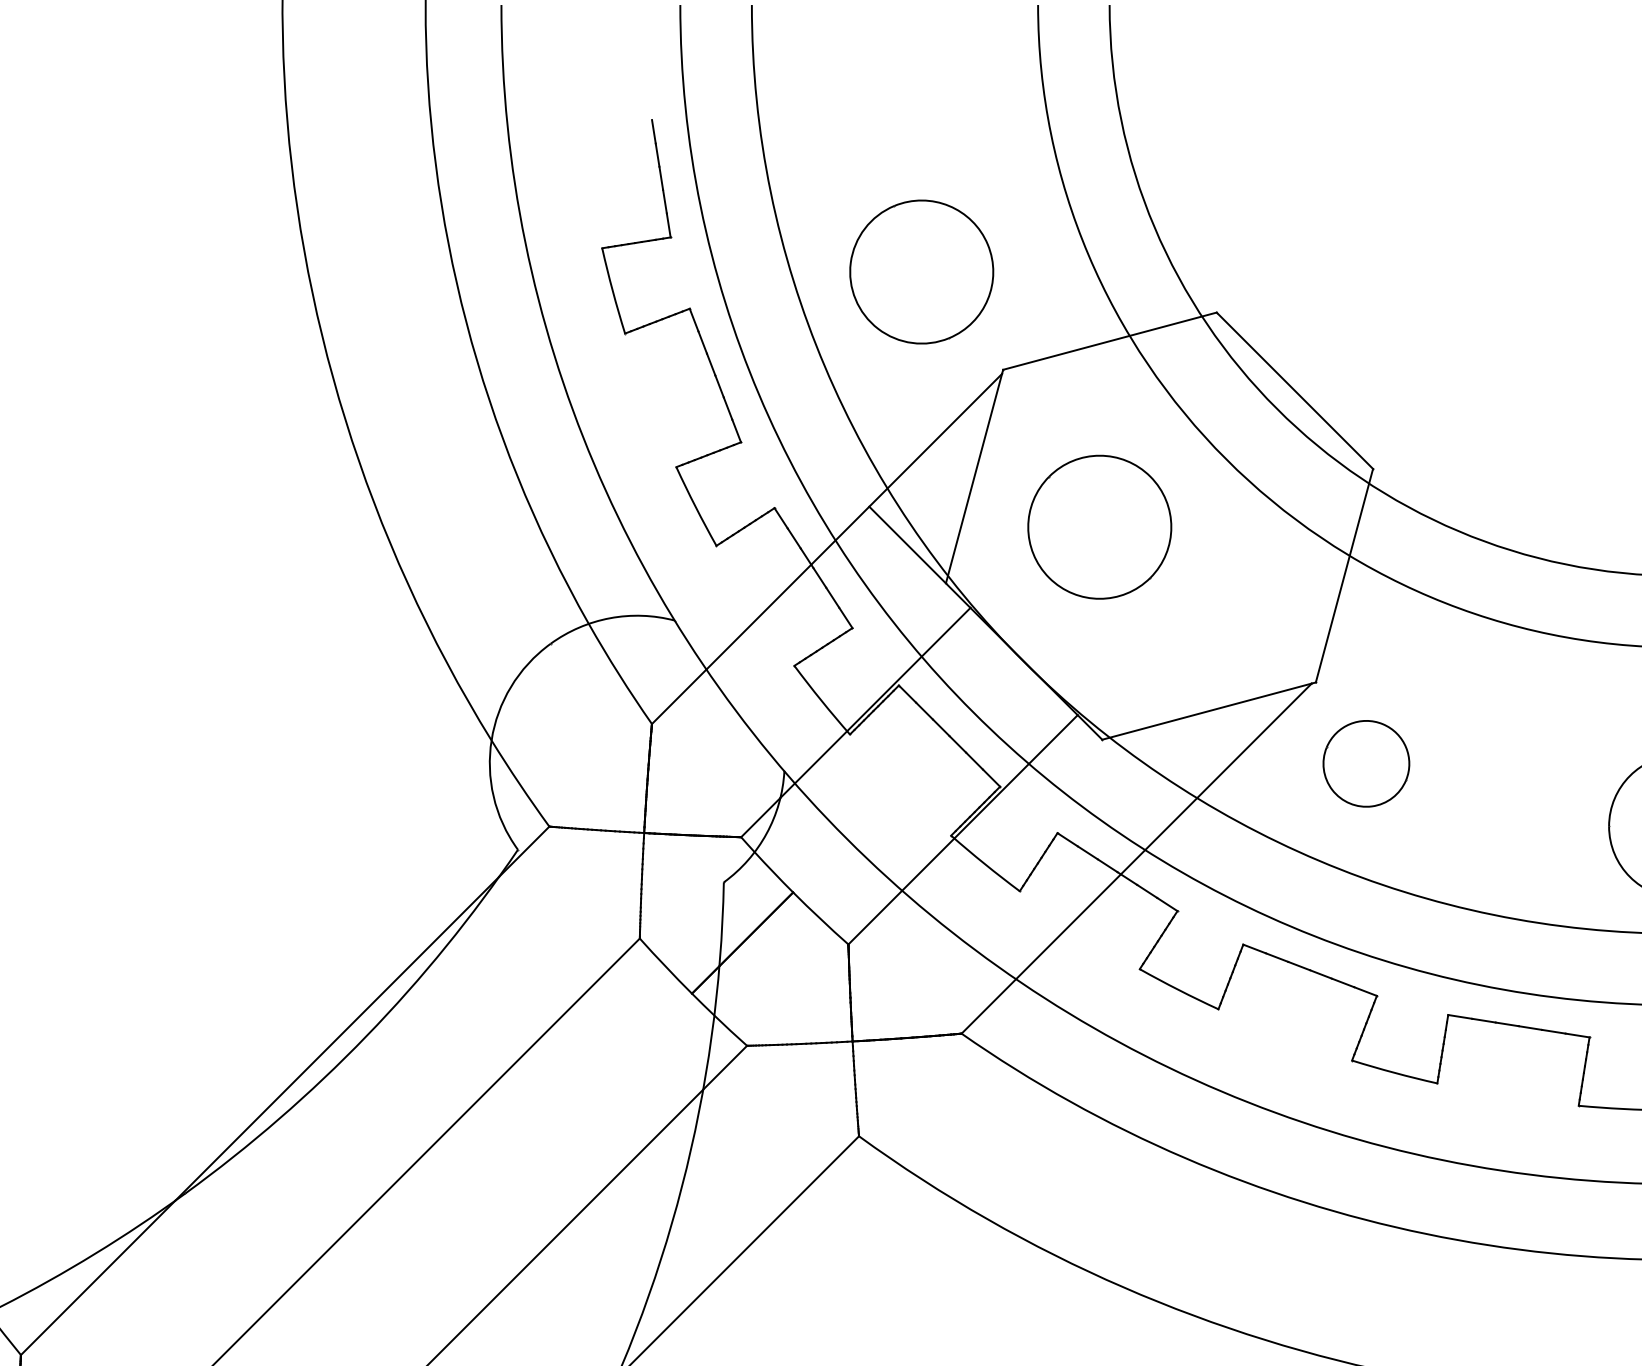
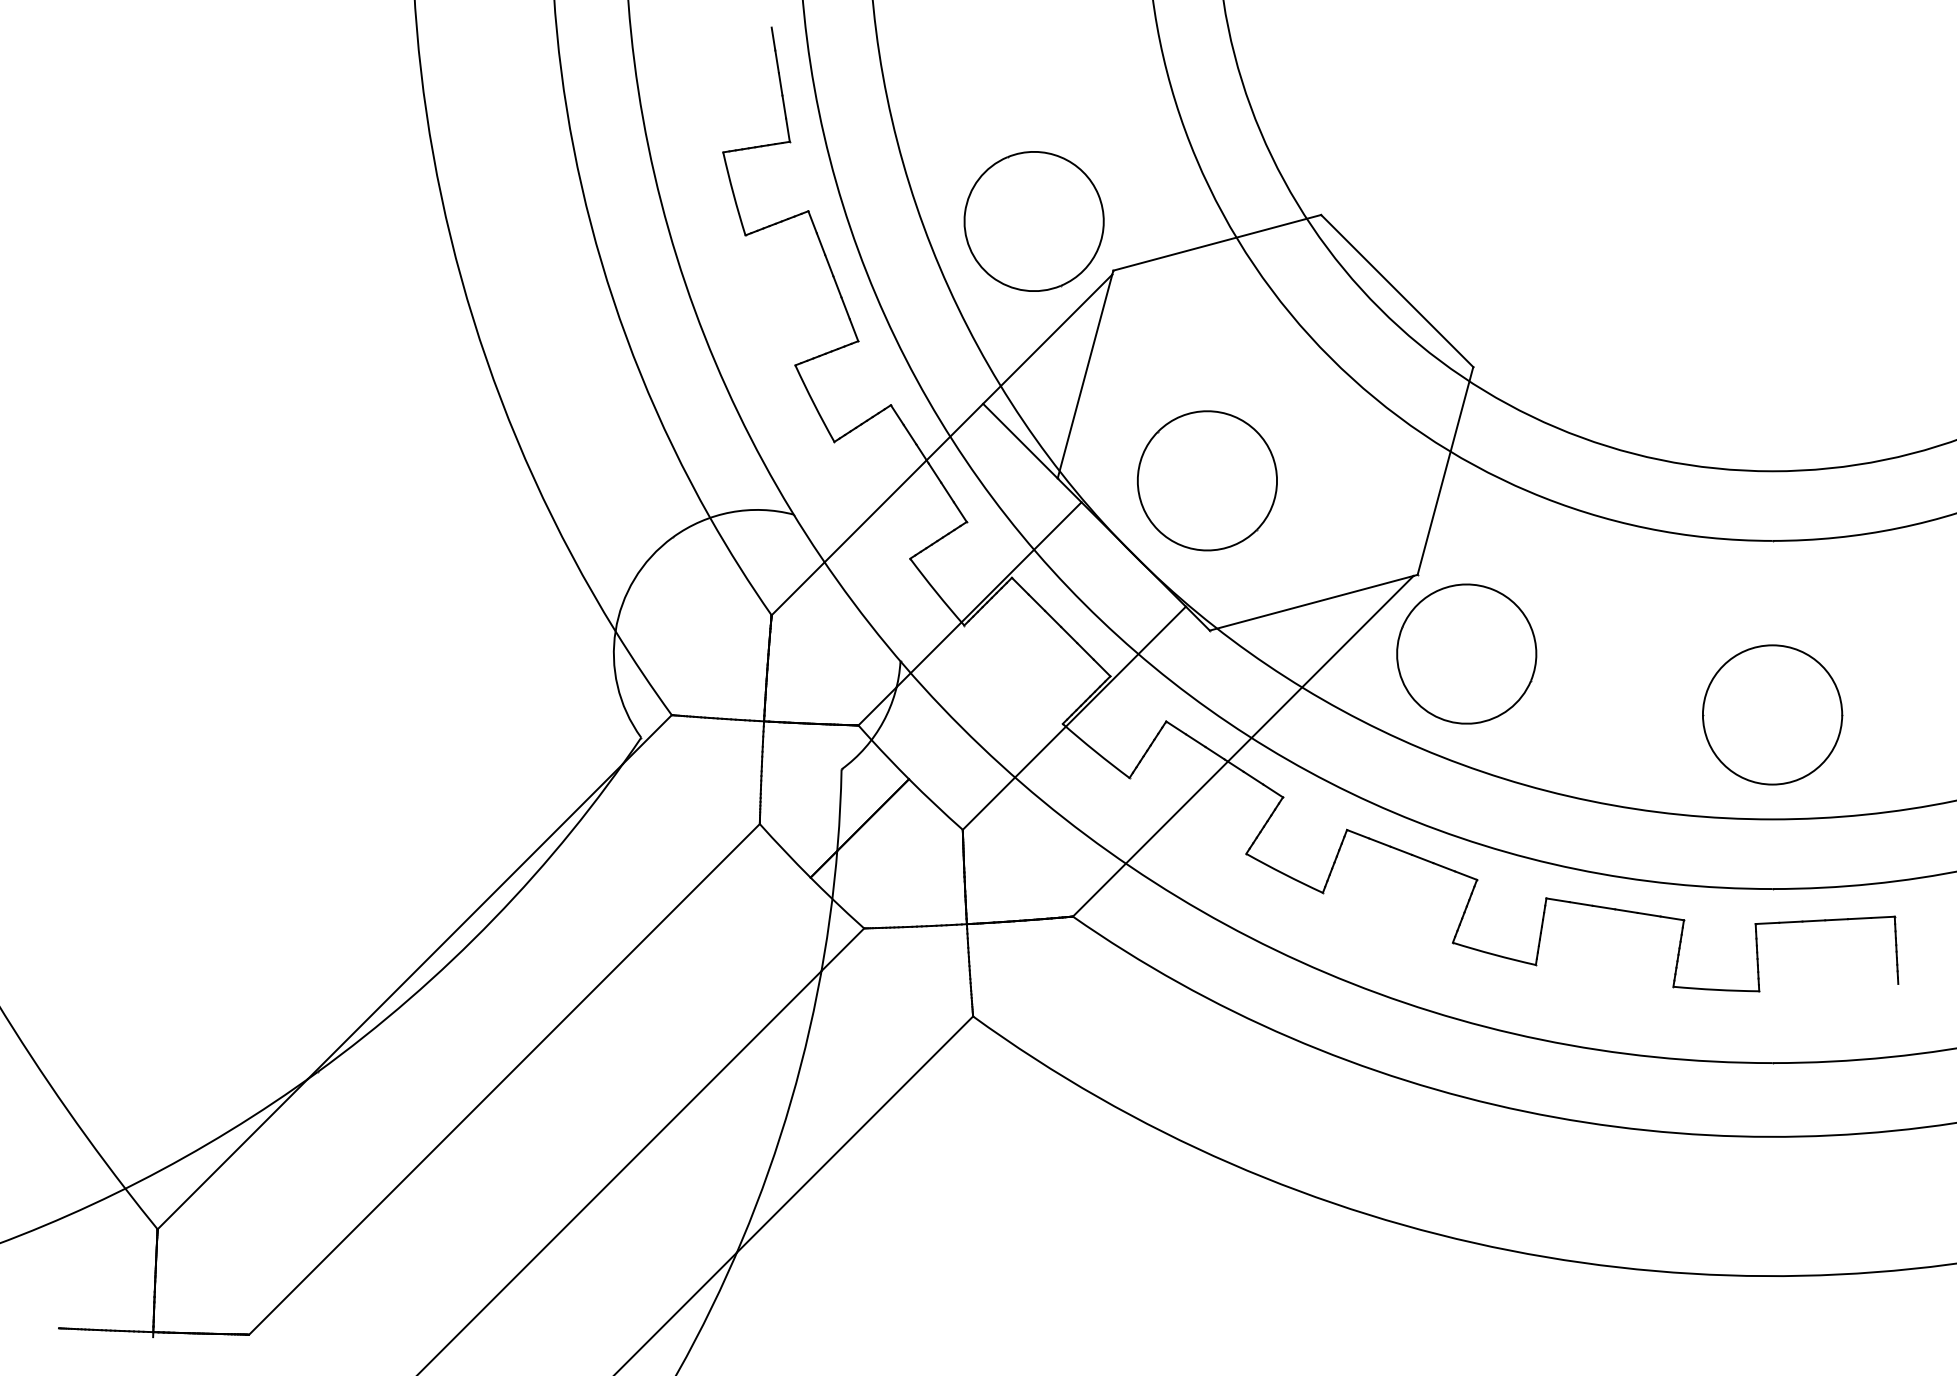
part: (921, 272) -> (1033, 221), moved
part: (1099, 526) -> (1207, 480), moved
part: (1366, 763) -> (1466, 653), size x1.67

